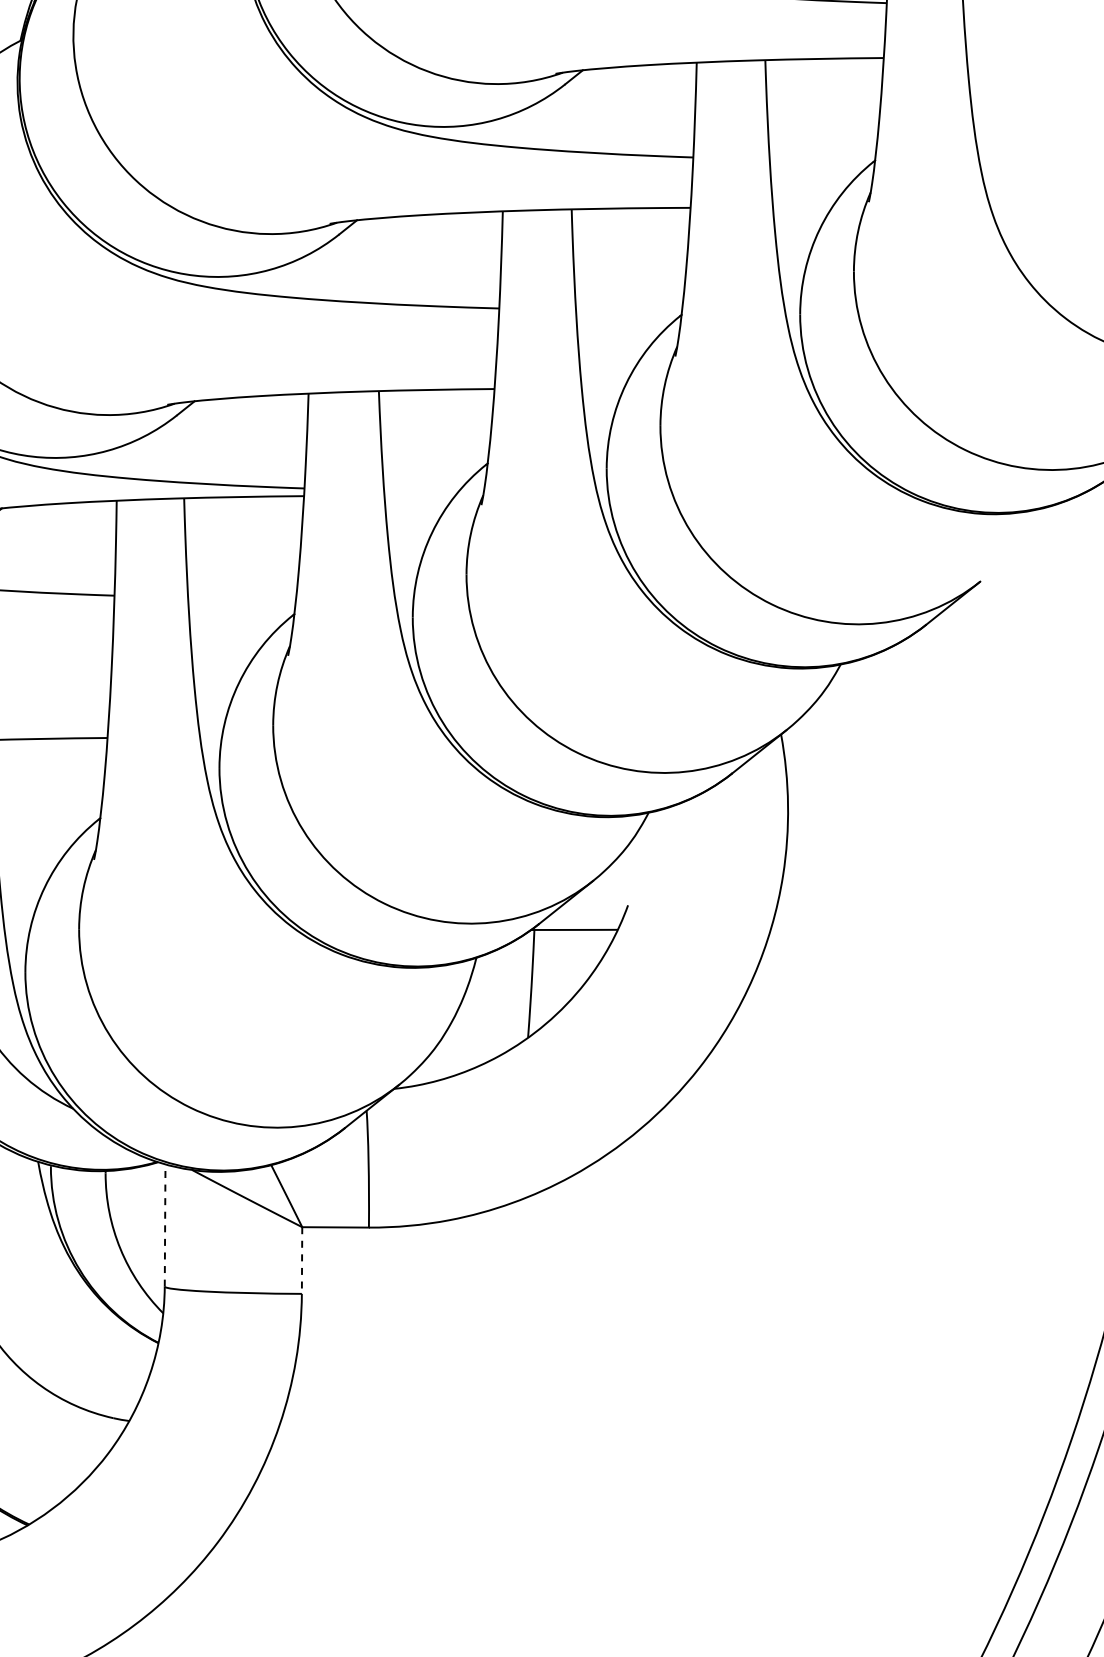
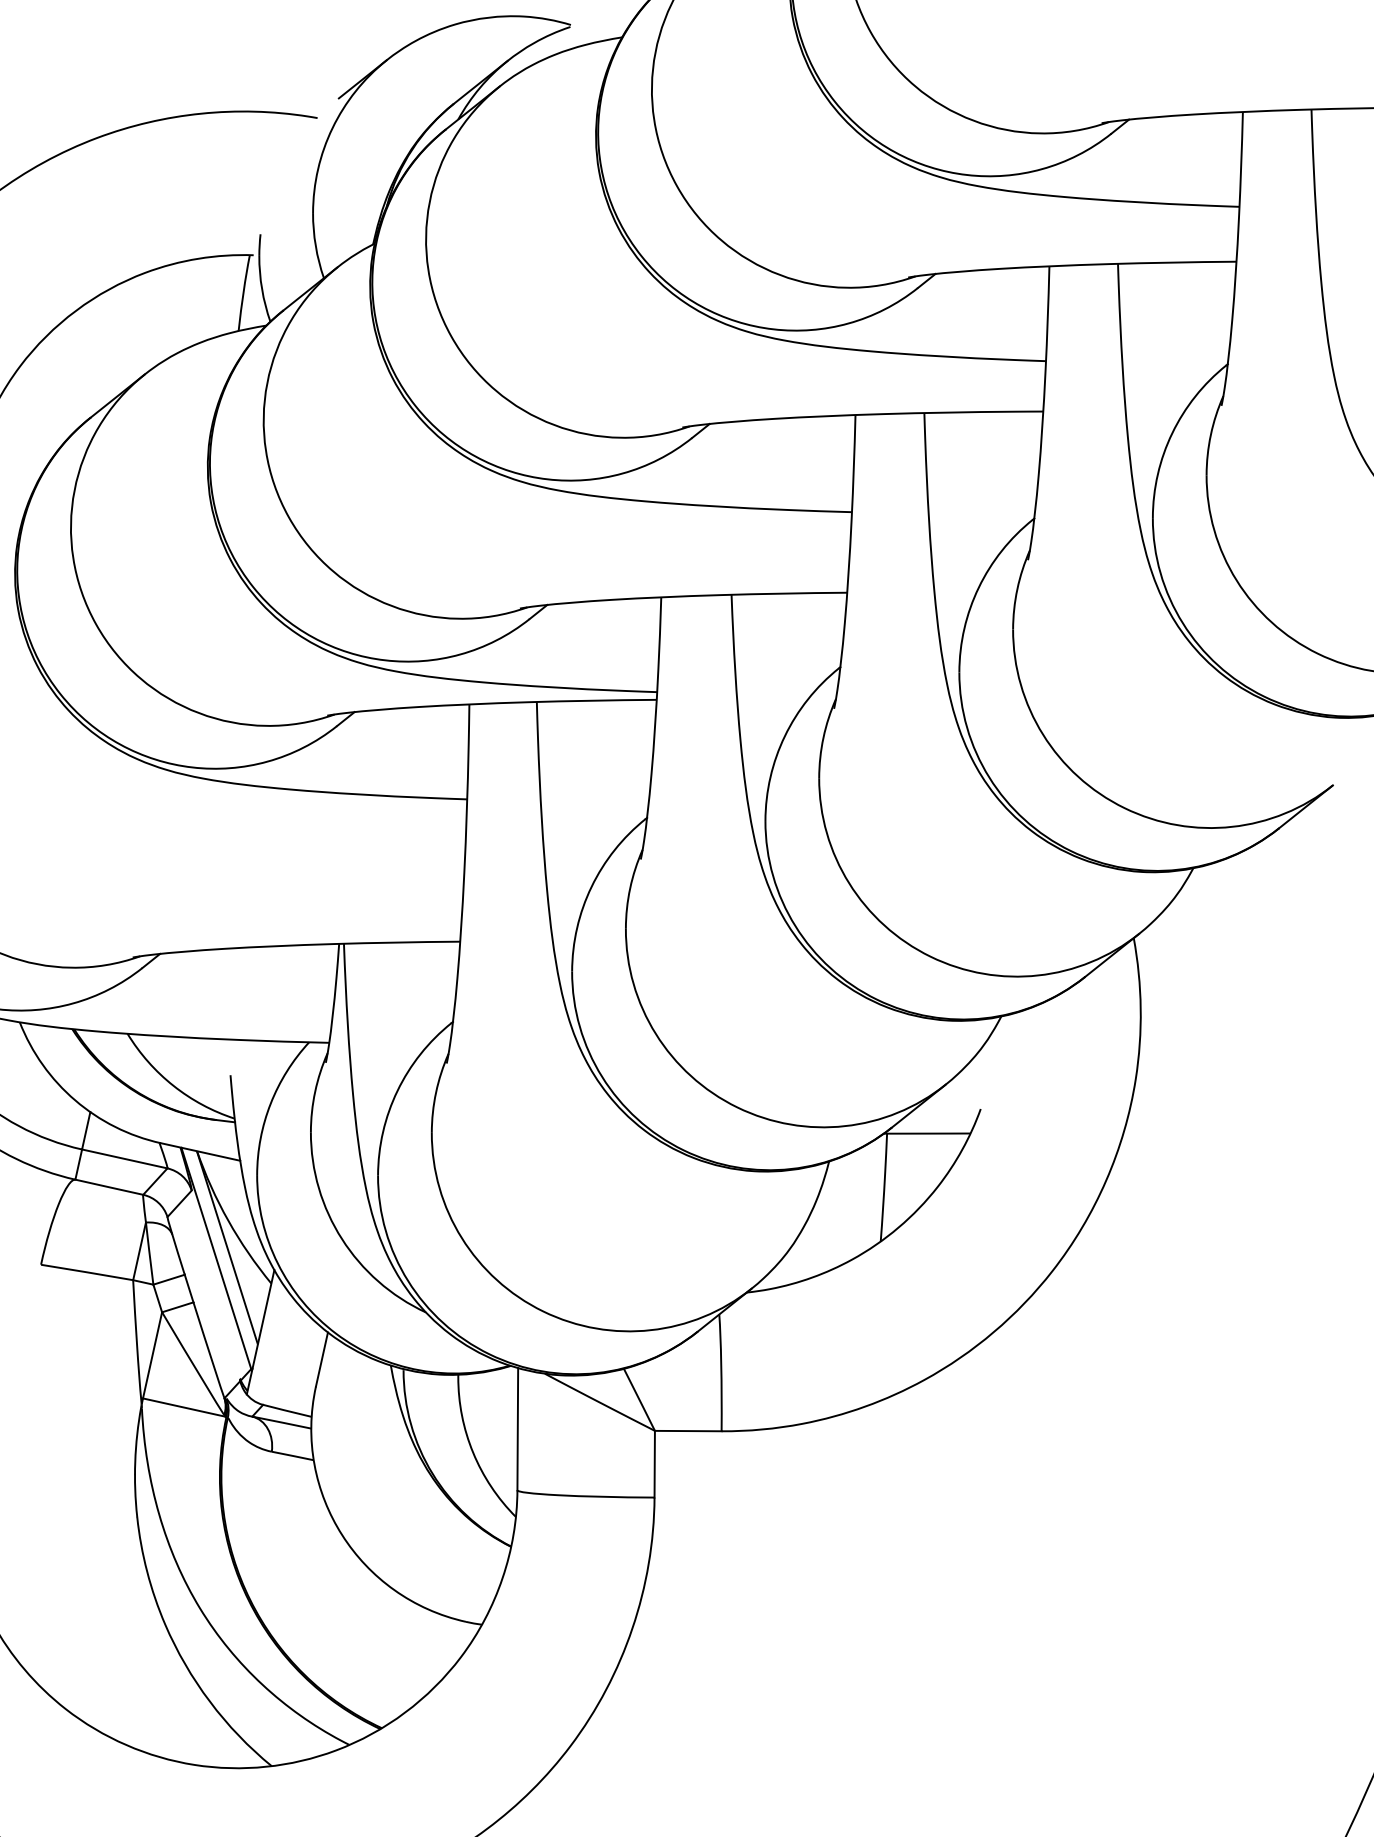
line: (164, 1224) -> (517, 1428), dashed -> solid
line: (301, 1260) -> (654, 1464), dashed -> solid

